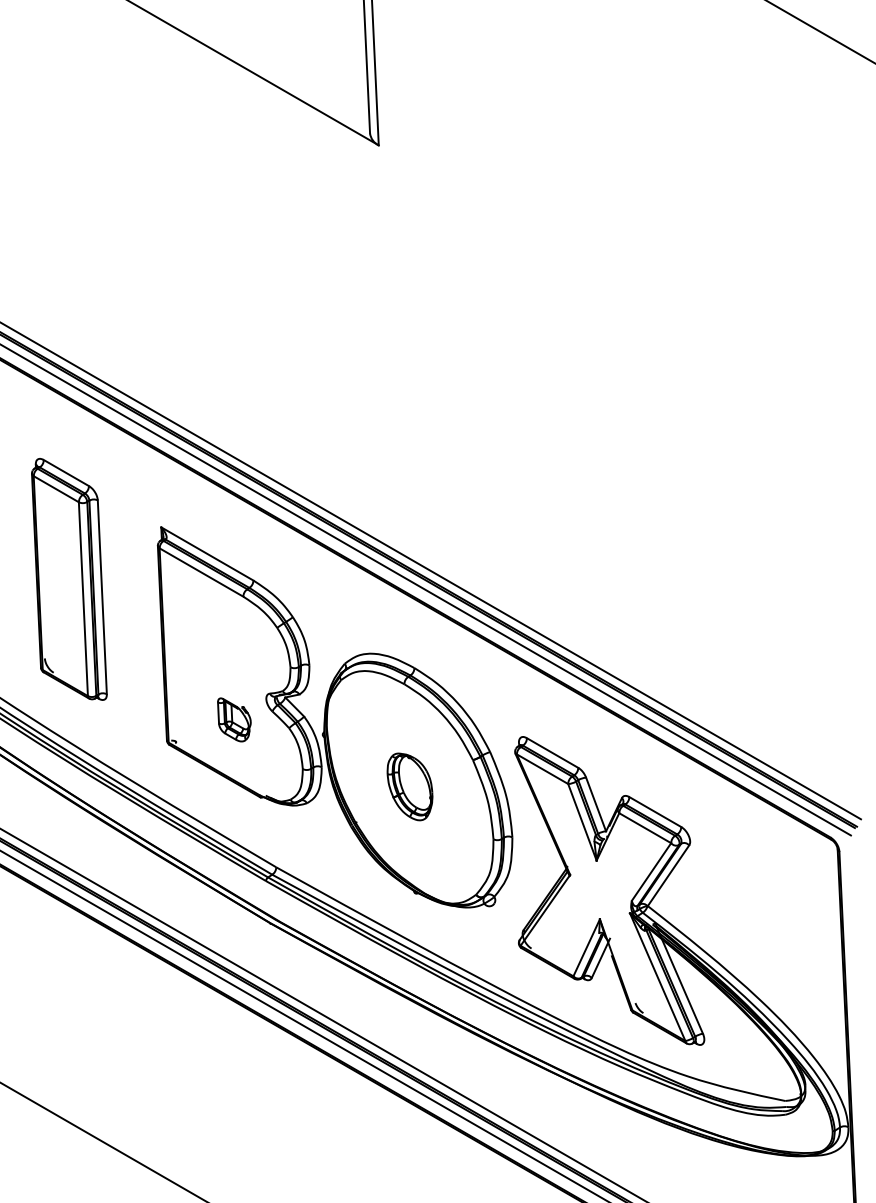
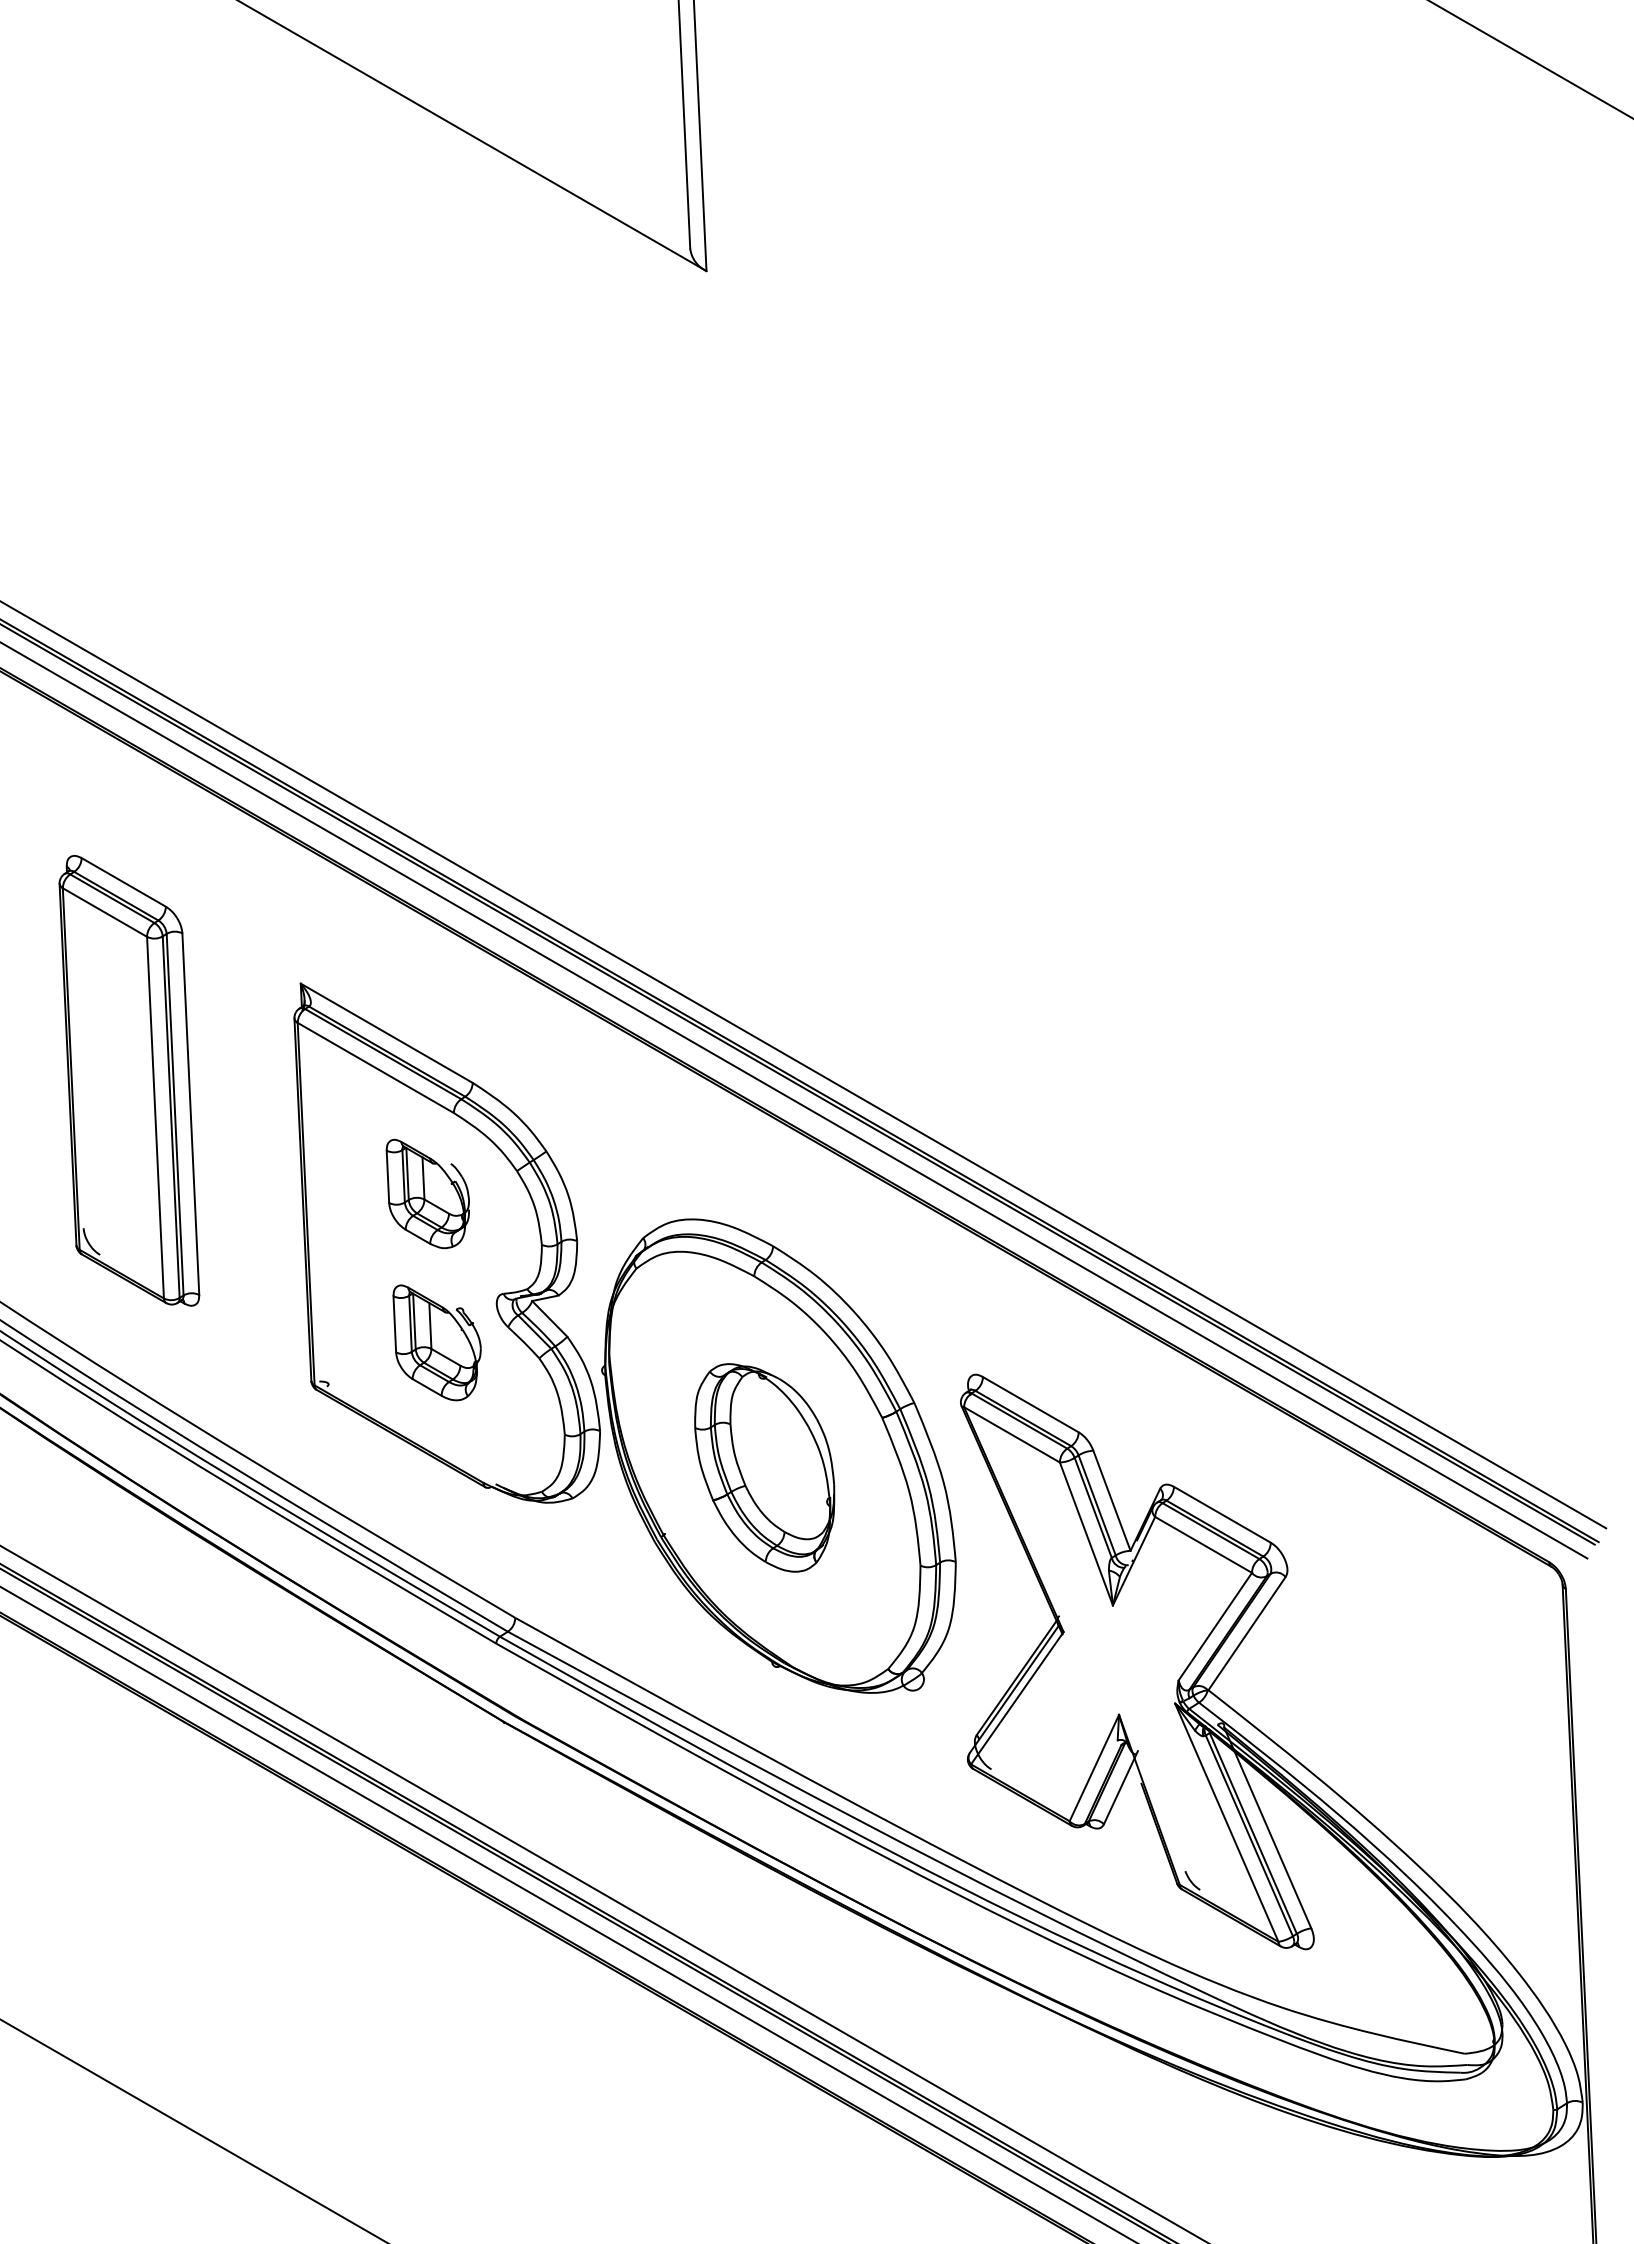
part: (229, 640) -> (428, 1194), added
part: (234, 719) -> (437, 1342), size x1.43
part: (409, 786) -> (763, 1467), size x1.67

